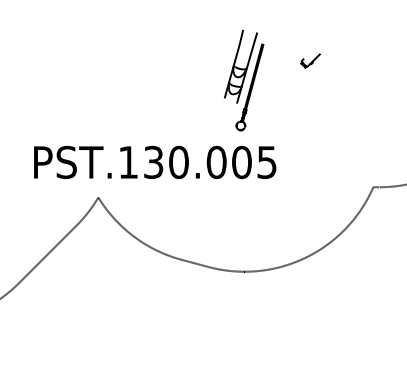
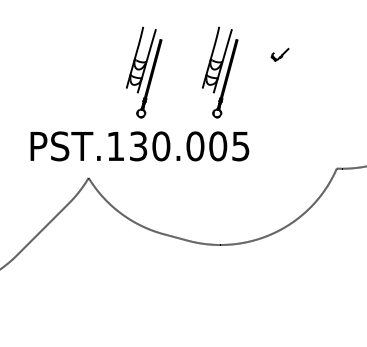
part: (160, 80) -> (144, 72), added

